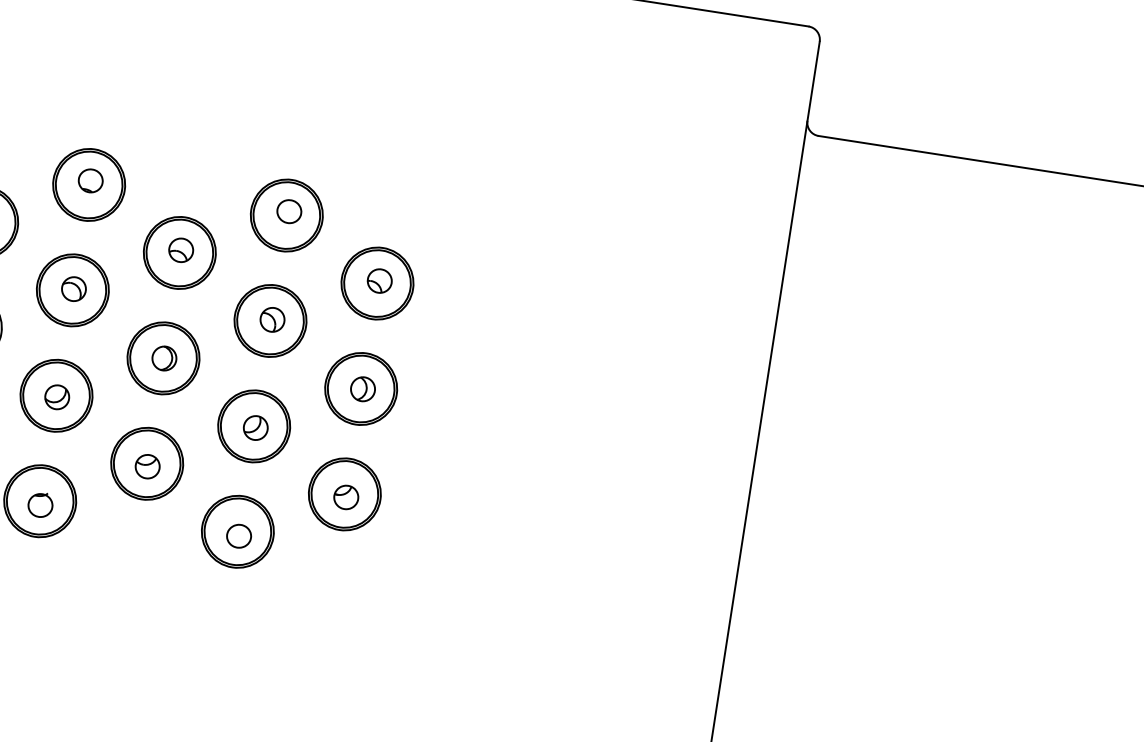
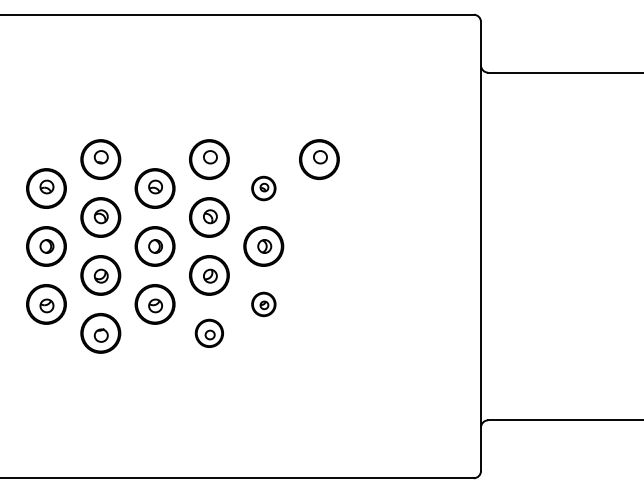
part: (487, 246) -> (319, 159), added
part: (377, 283) -> (263, 188), size x0.6
part: (344, 494) -> (263, 304), size x0.6
part: (237, 532) -> (209, 333), size x0.7

